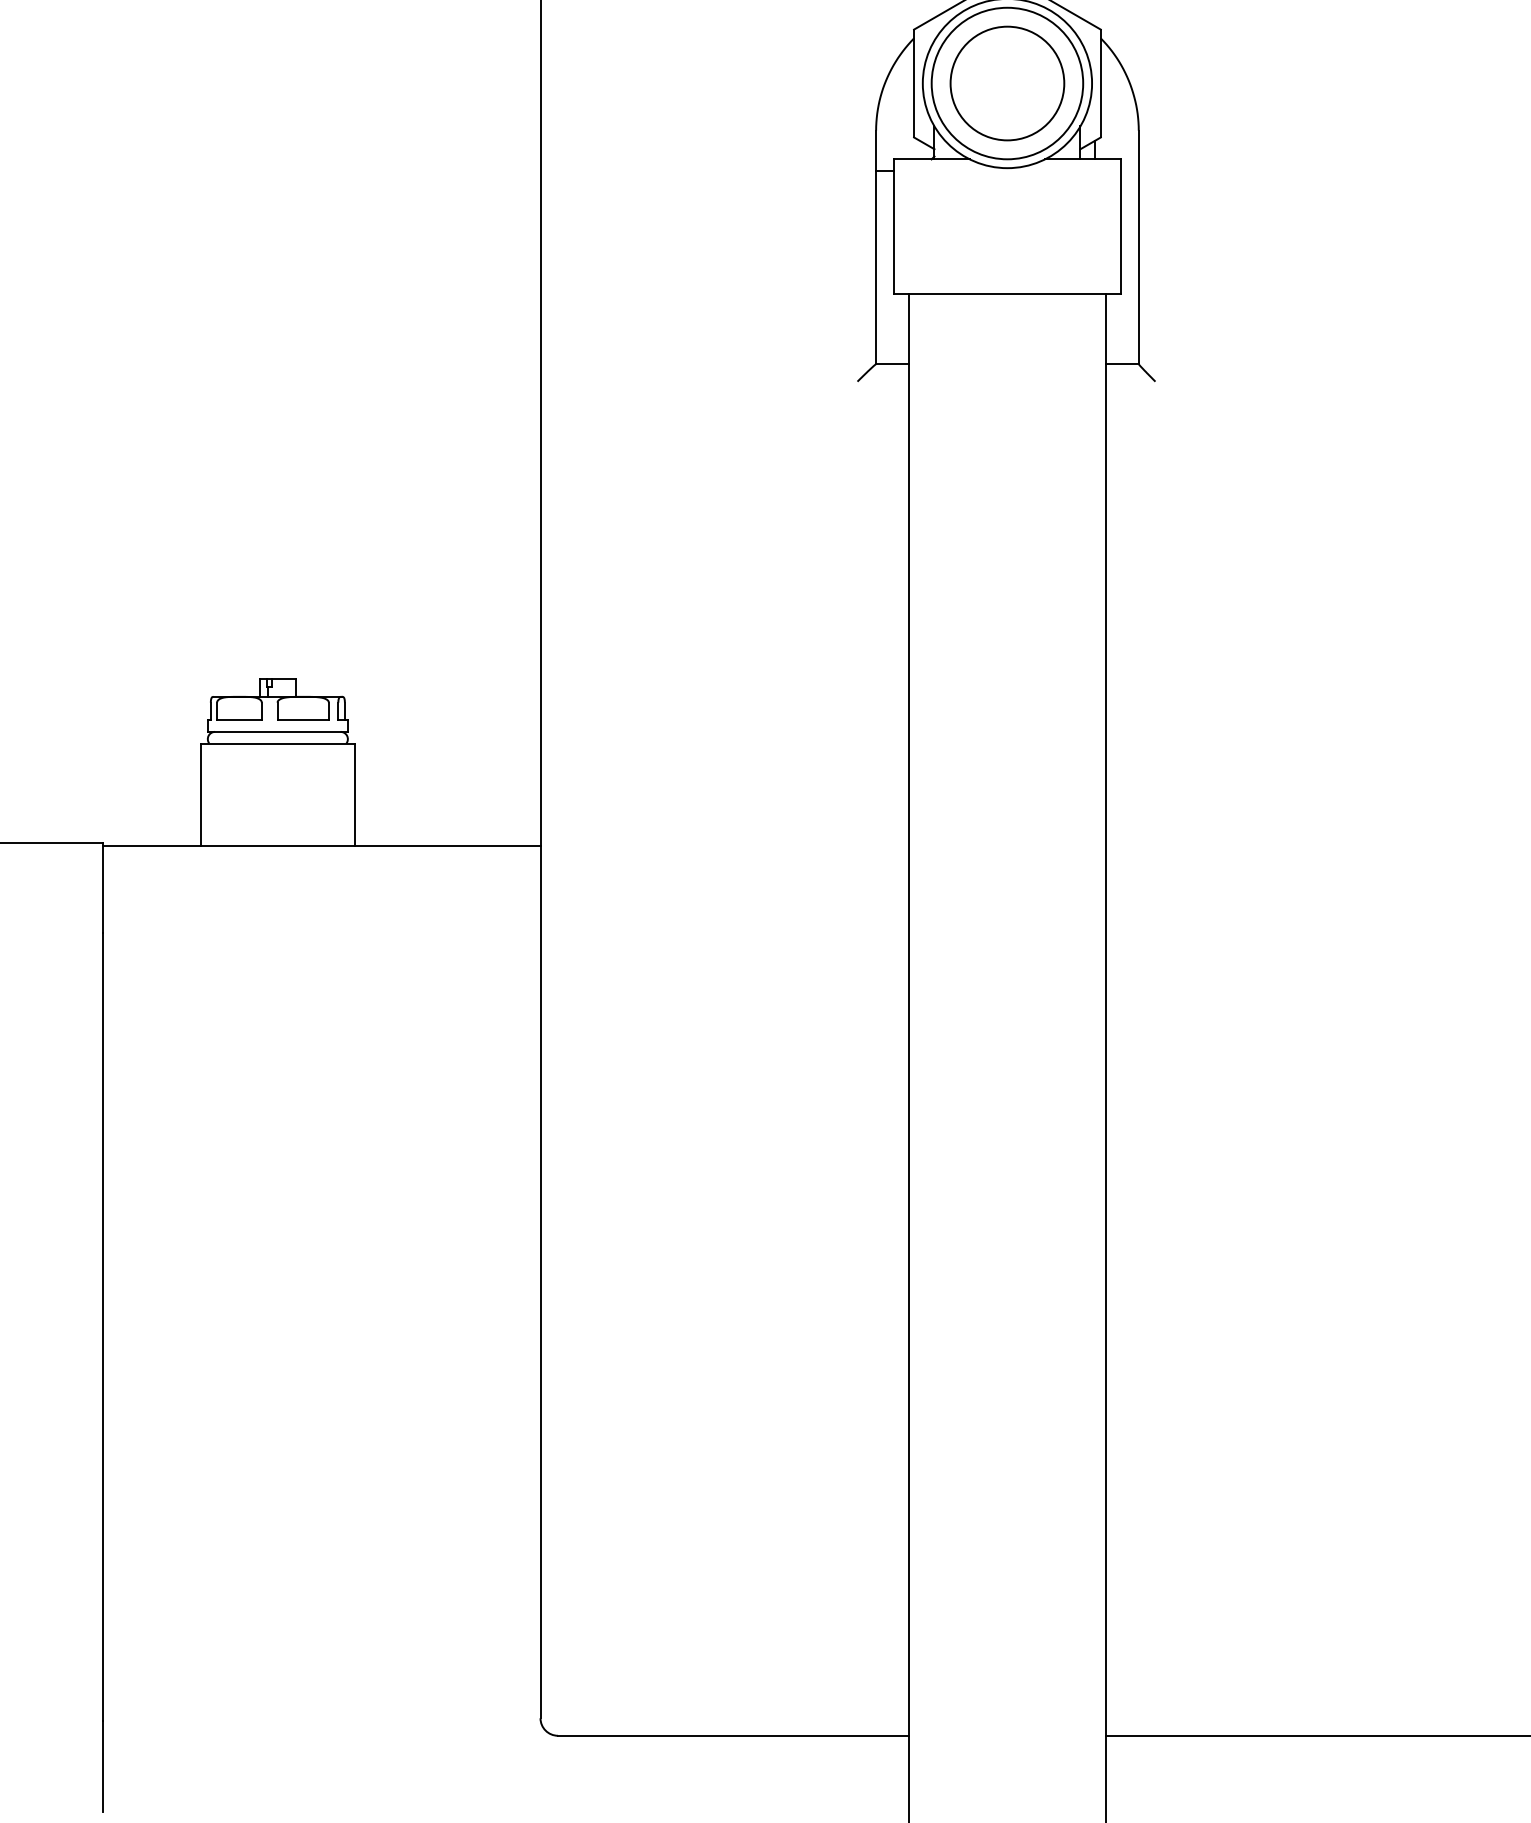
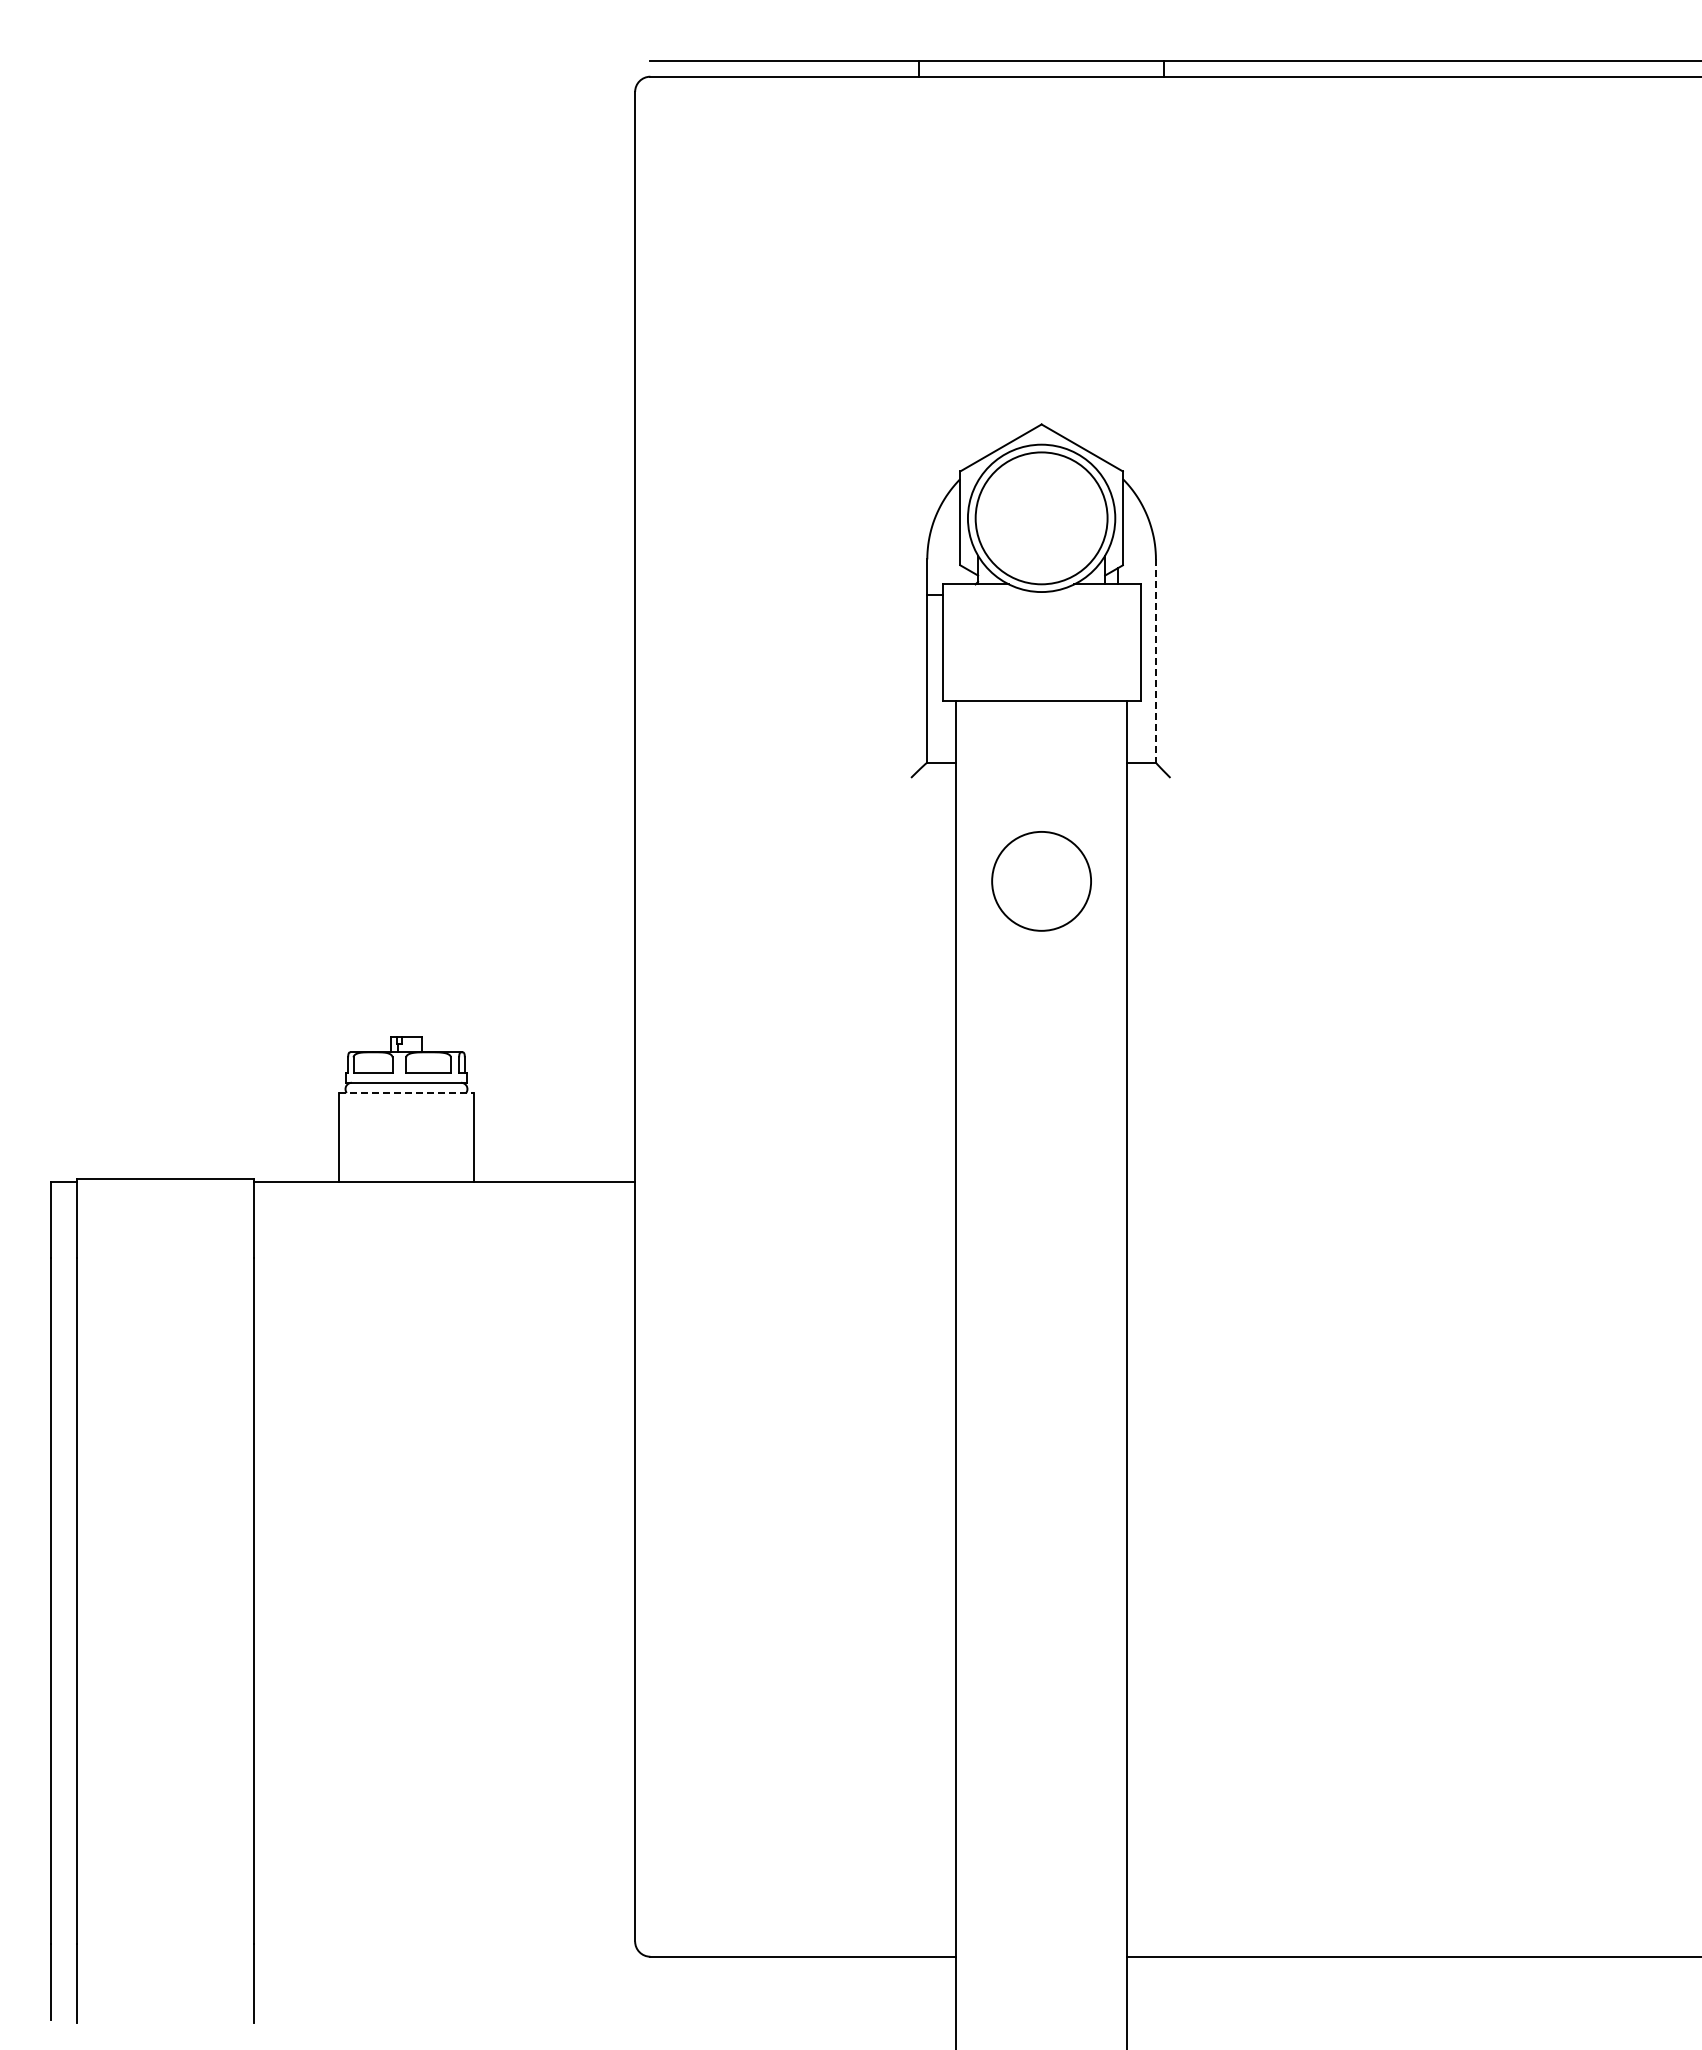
circle: (1007, 83) -> (1041, 881), moved
line: (1138, 247) -> (1155, 661), solid -> dashed
line: (277, 743) -> (406, 1092), solid -> dashed

